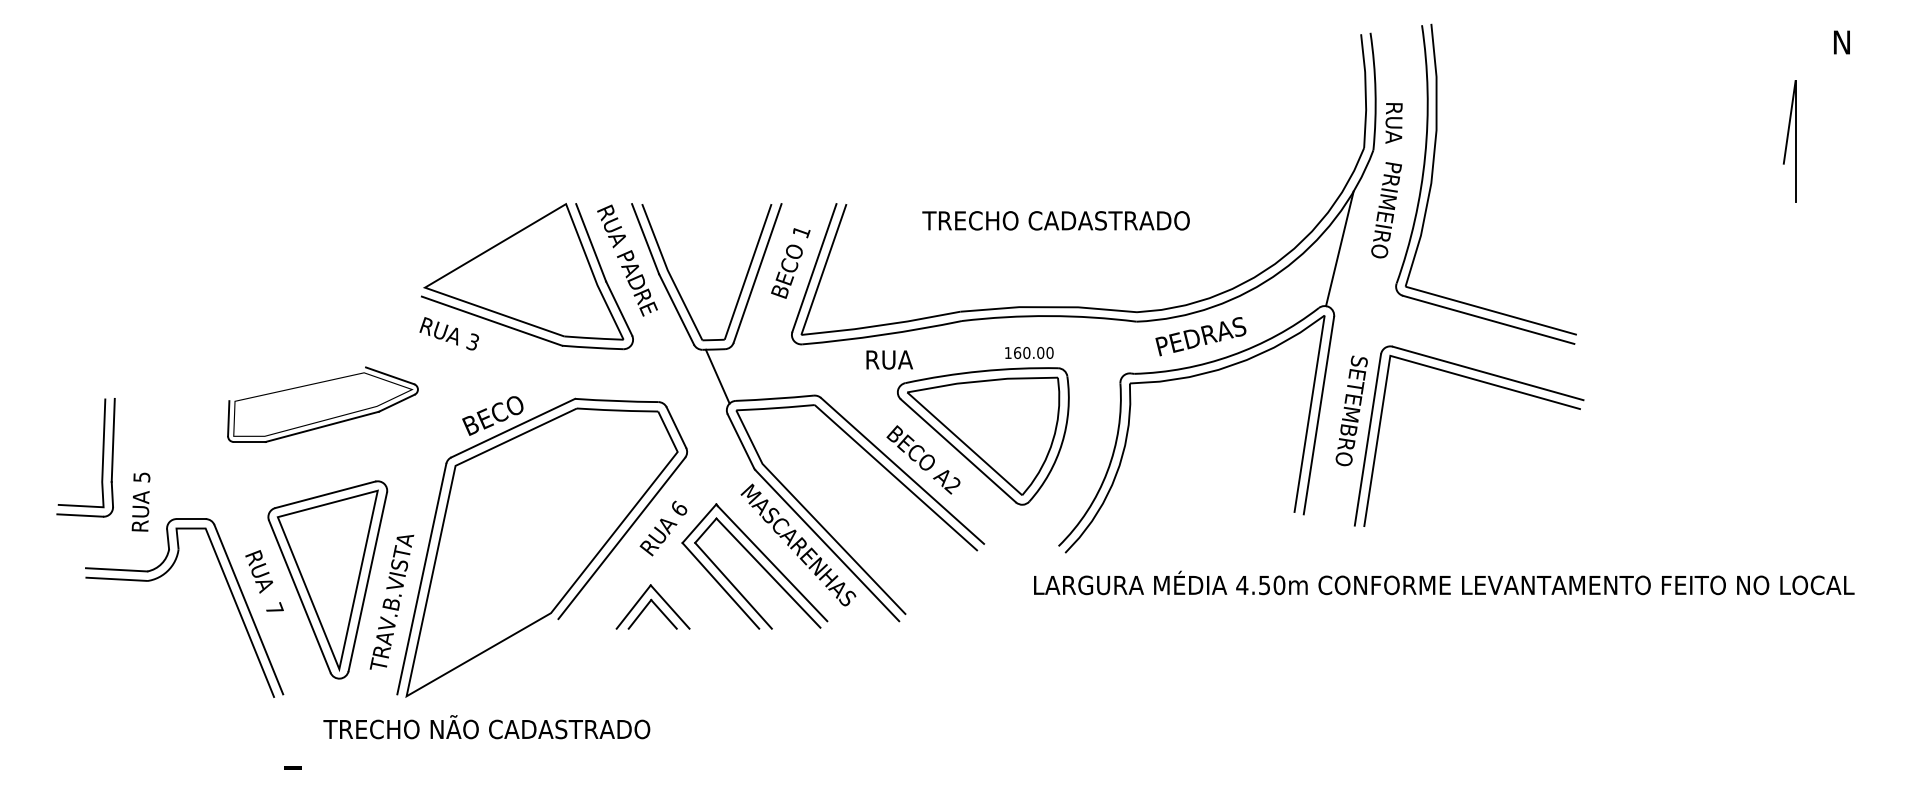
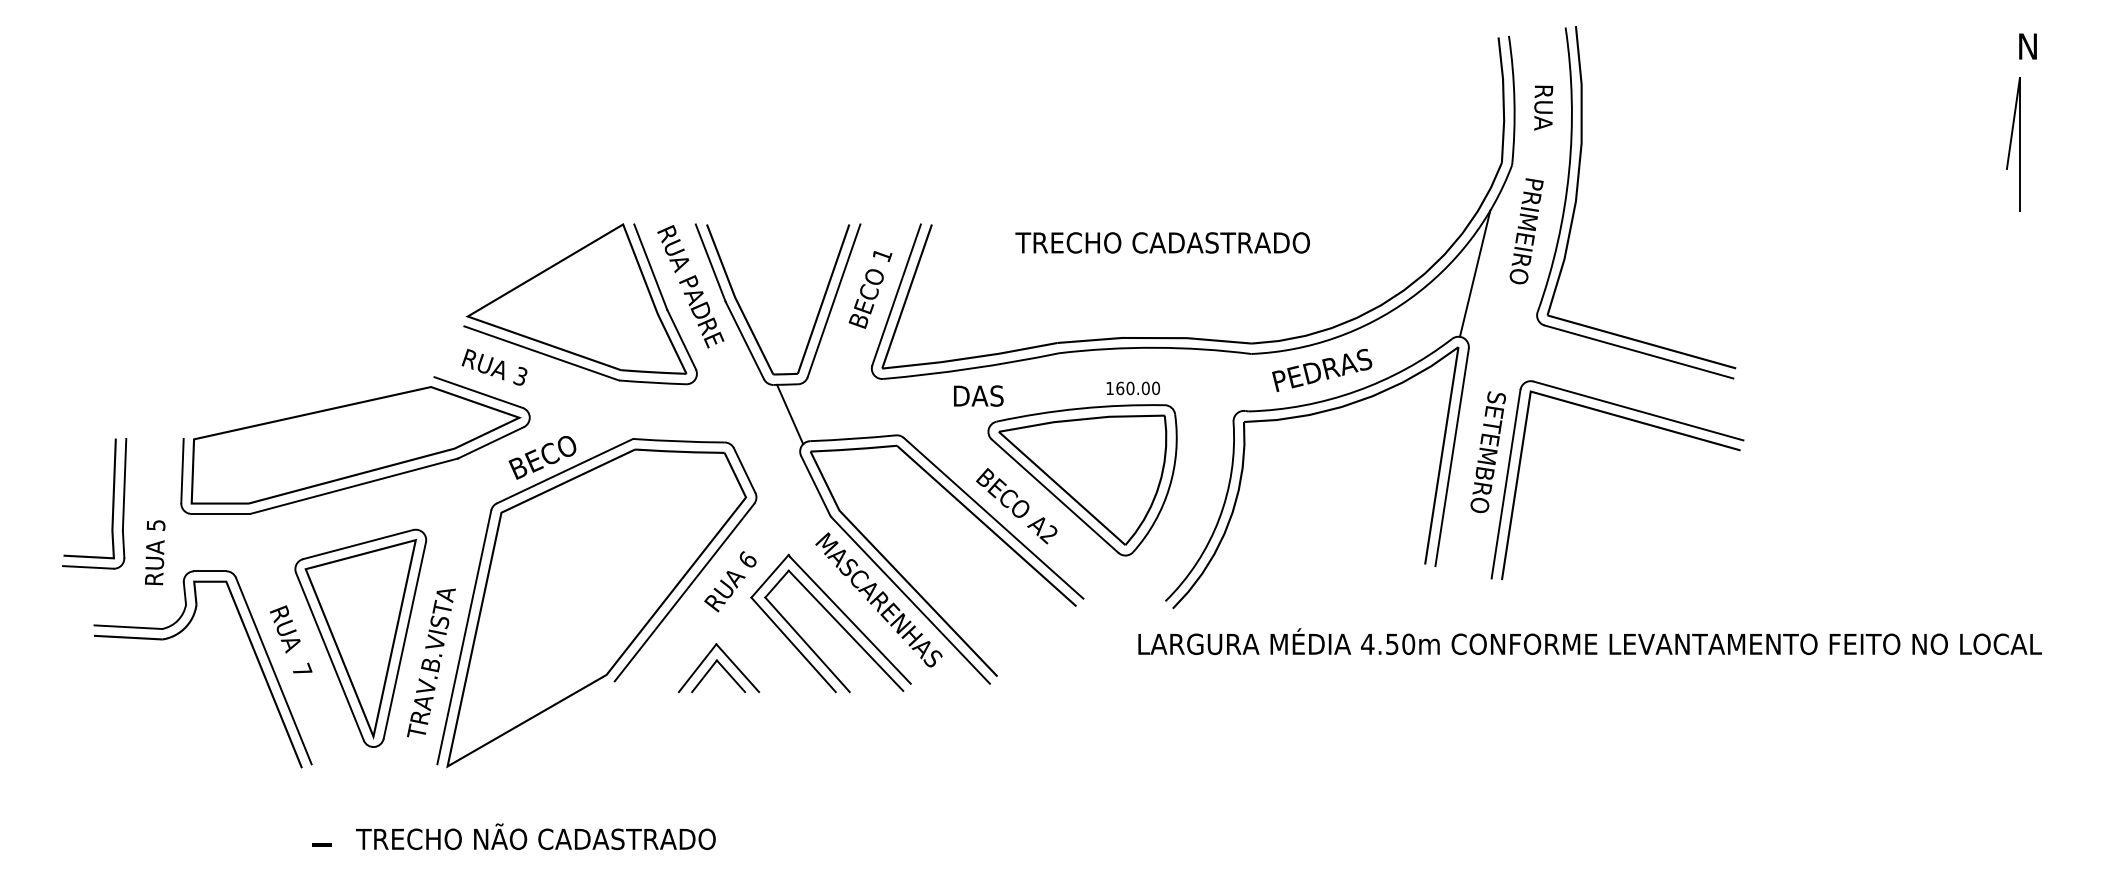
text: (1393, 123) -> (1543, 108), moved
part: (1789, 141) -> (2013, 144), moved
text: (890, 359) -> (980, 395), RUA -> DAS
part: (322, 404) -> (354, 445), size x1.67
text: (486, 727) -> (535, 837), moved

